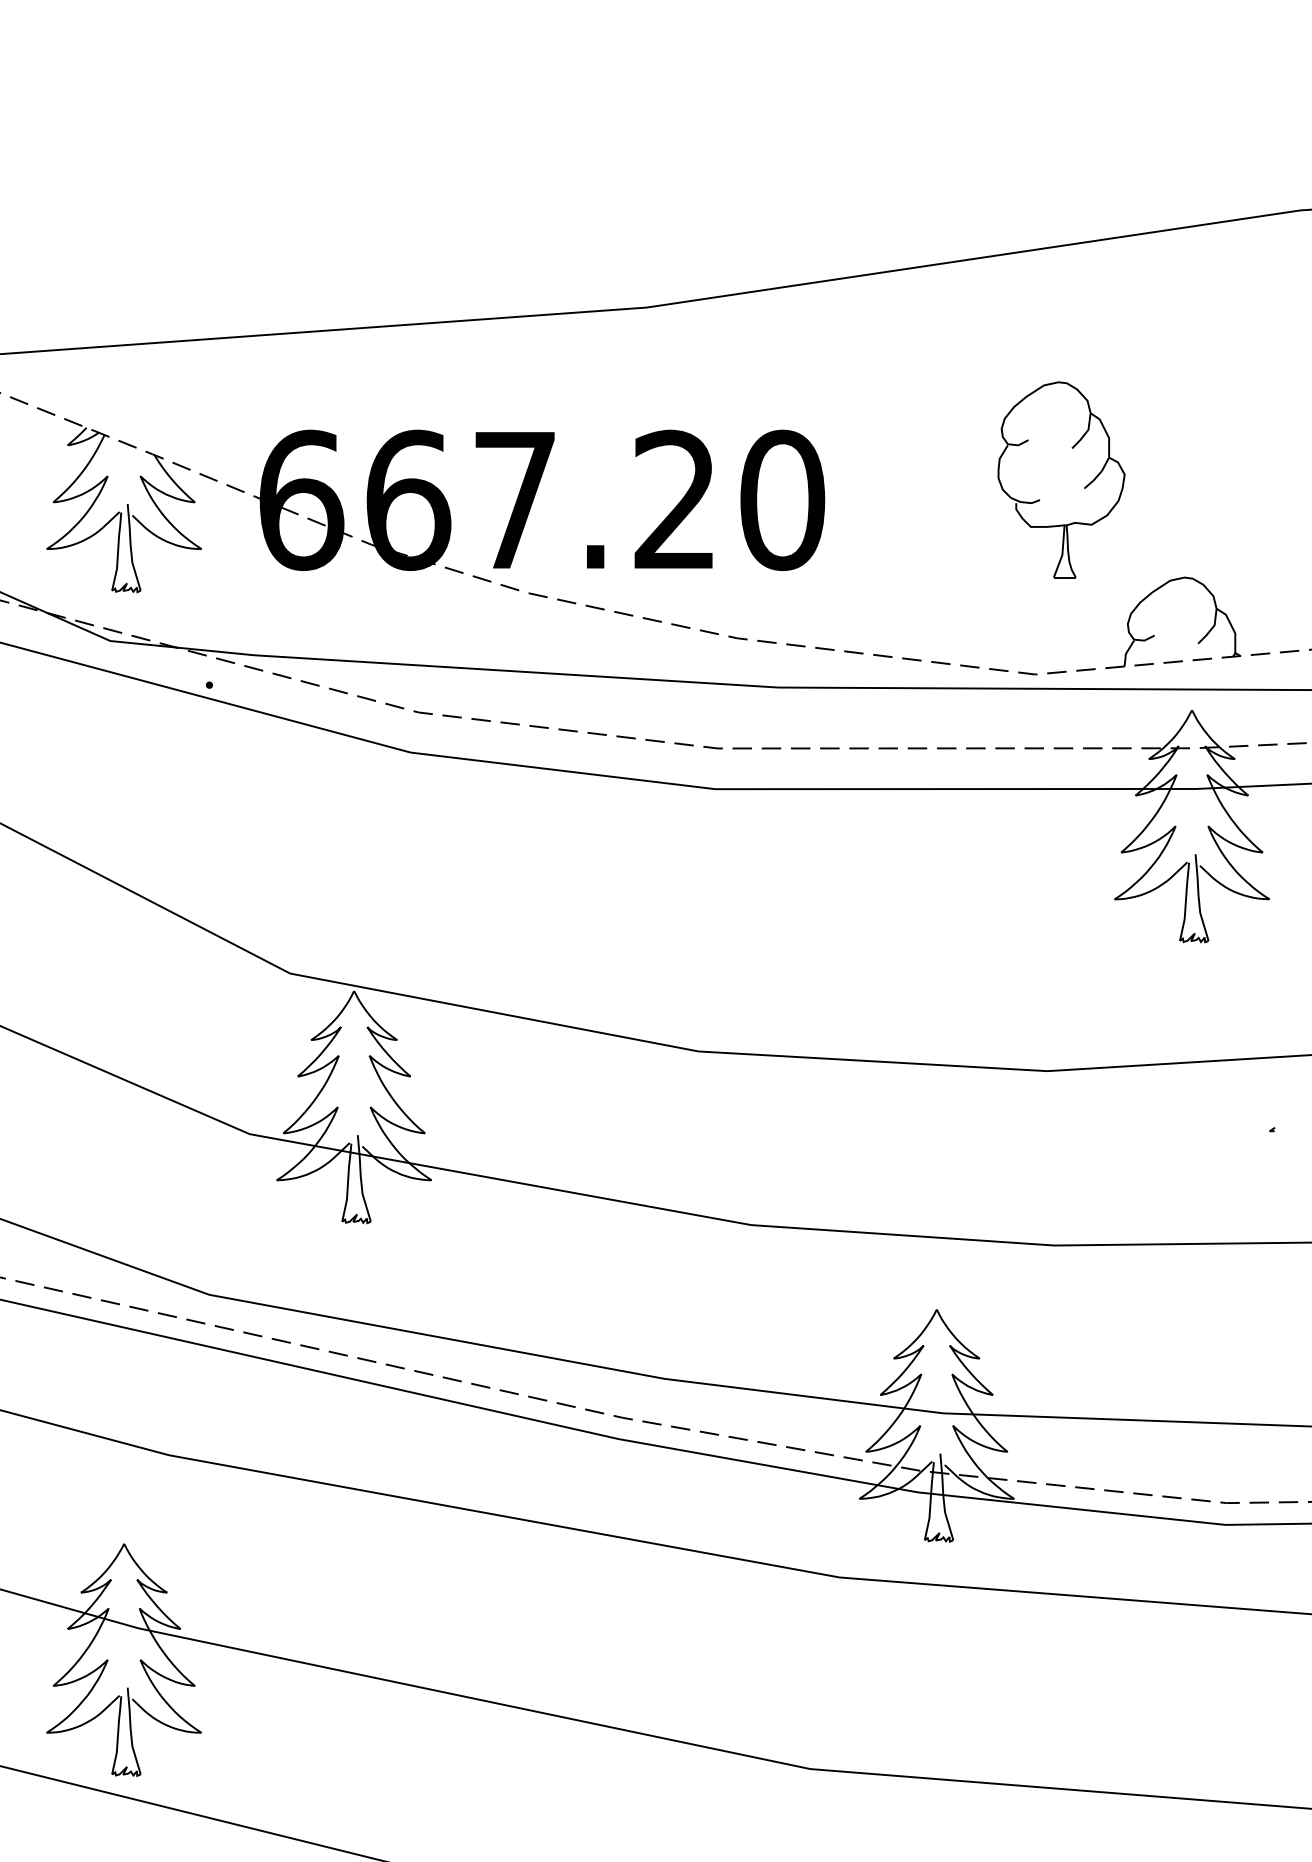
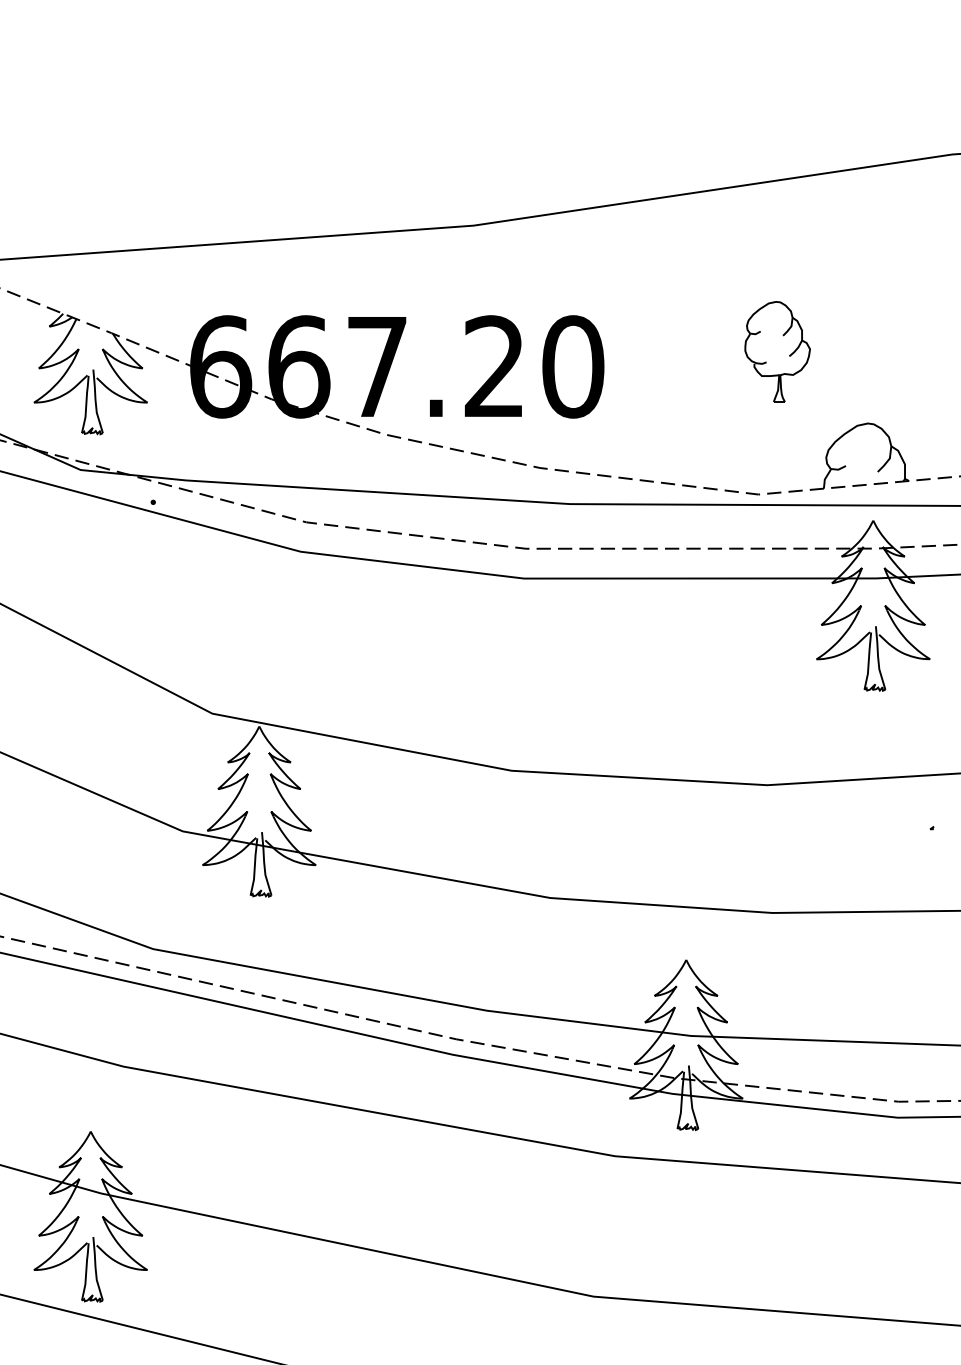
part: (1061, 479) -> (777, 351), size x0.7

